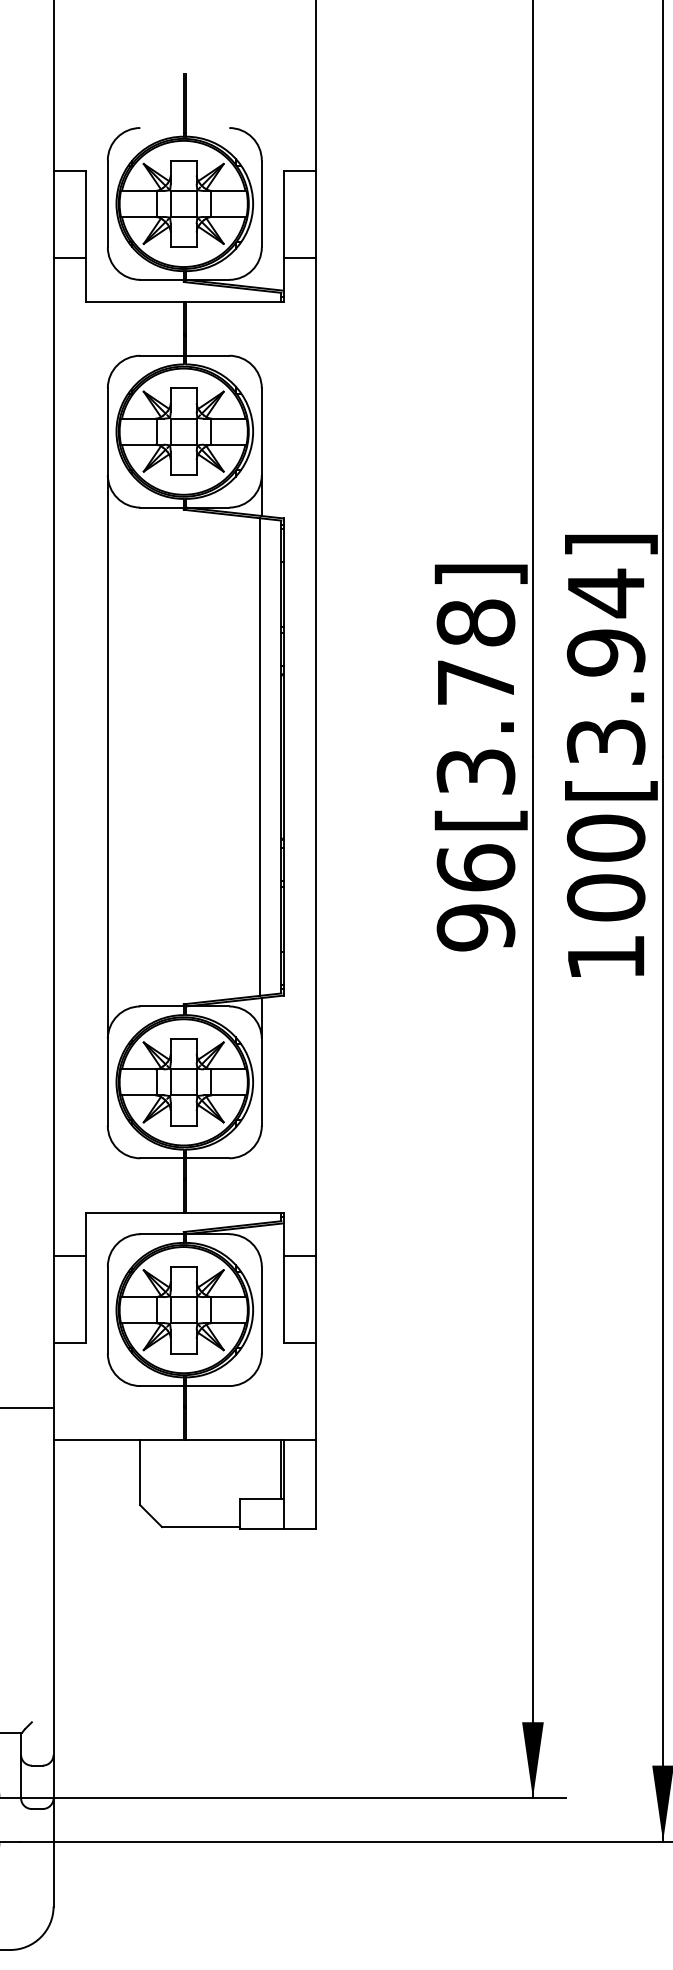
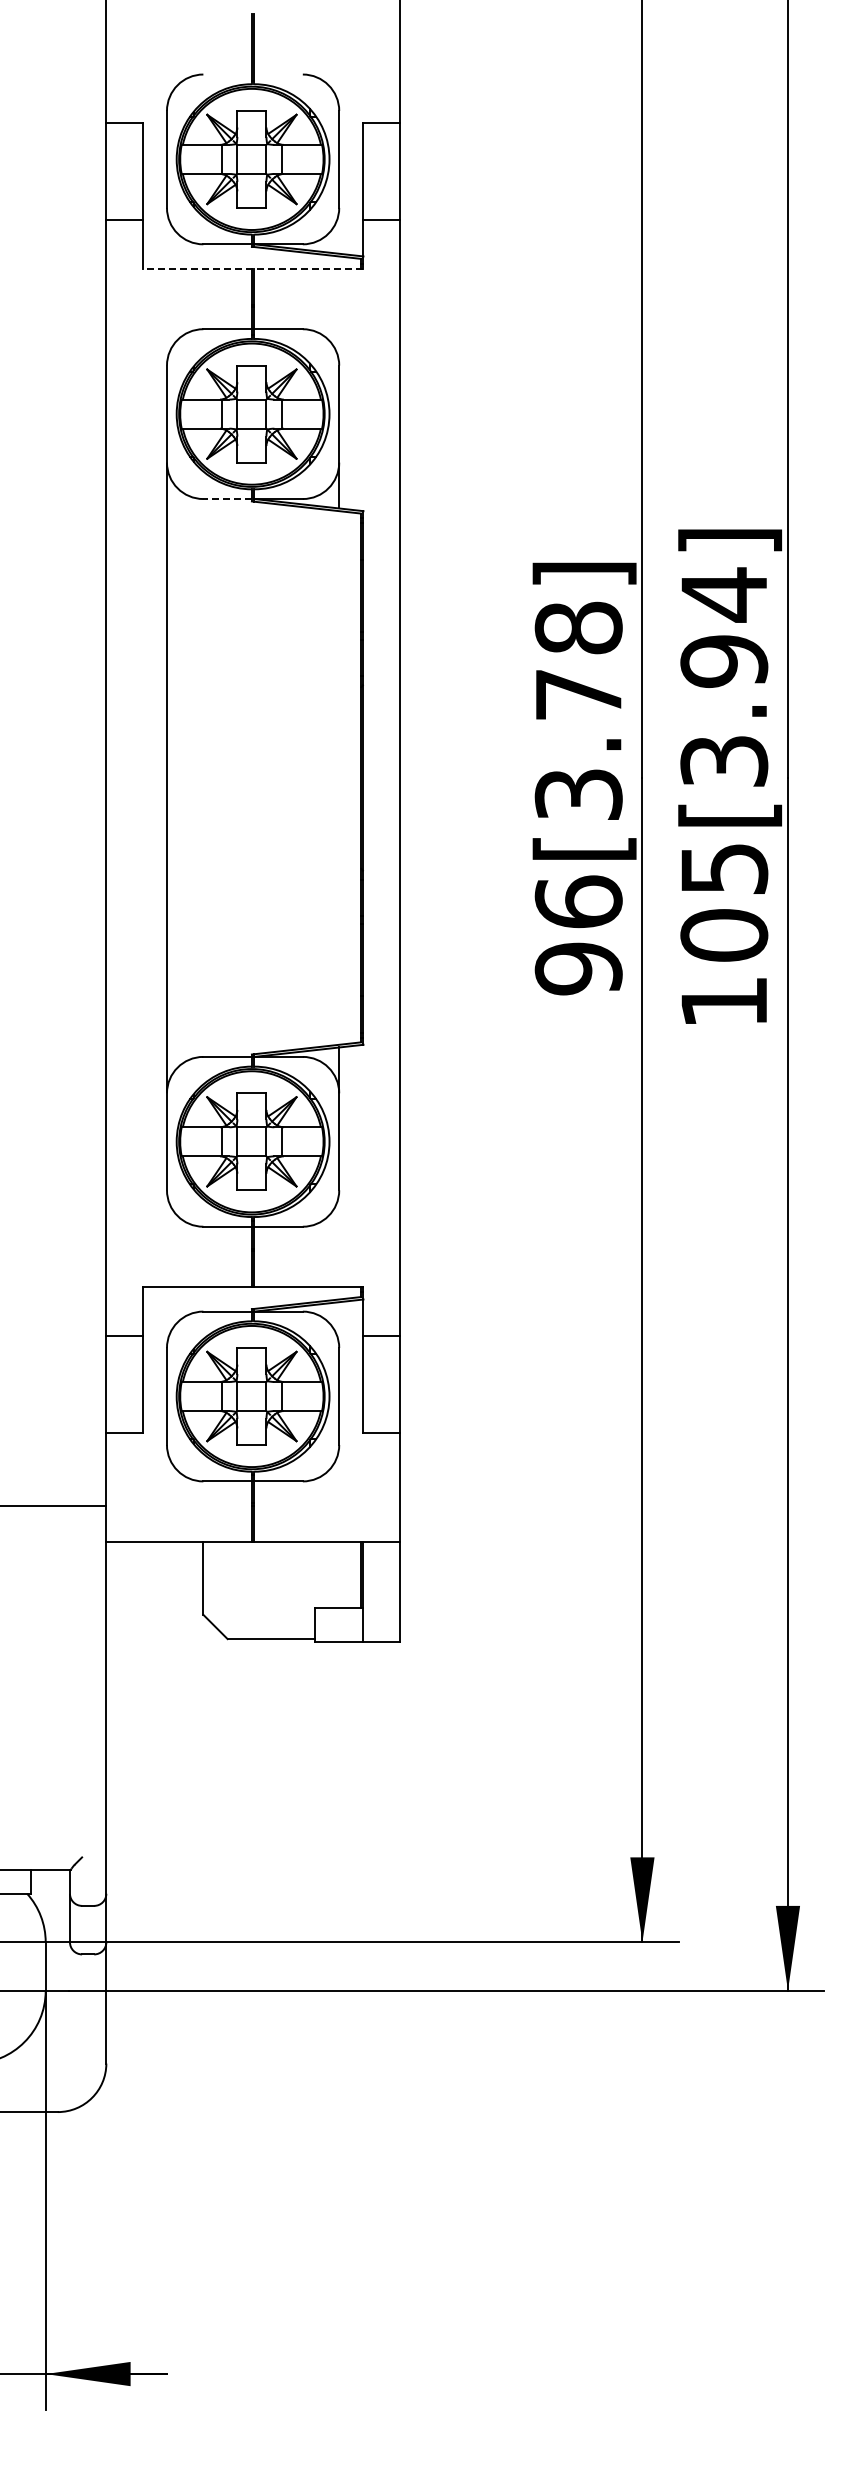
line: (184, 301) -> (252, 268), solid -> dashed
line: (161, 508) -> (227, 499), solid -> dashed
line: (259, 756) -> (336, 777), removed
text: (606, 837) -> (724, 868), 100[3.94] -> 105[3.94]

